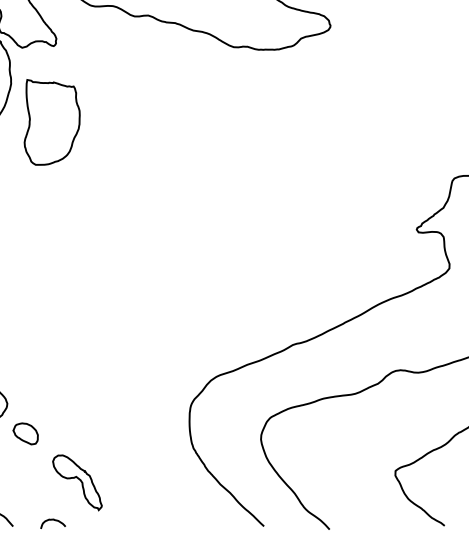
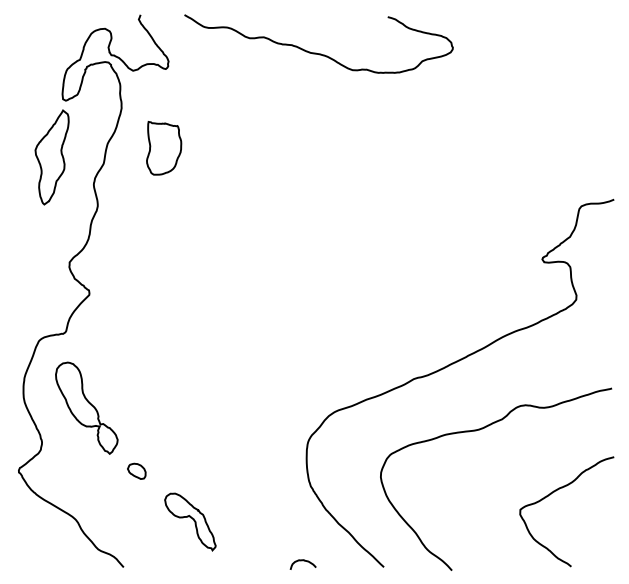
part: (51, 122) -> (163, 148), size x0.6
part: (25, 434) -> (136, 471), size x0.7
curve: (52, 520) -> (302, 561), moved

